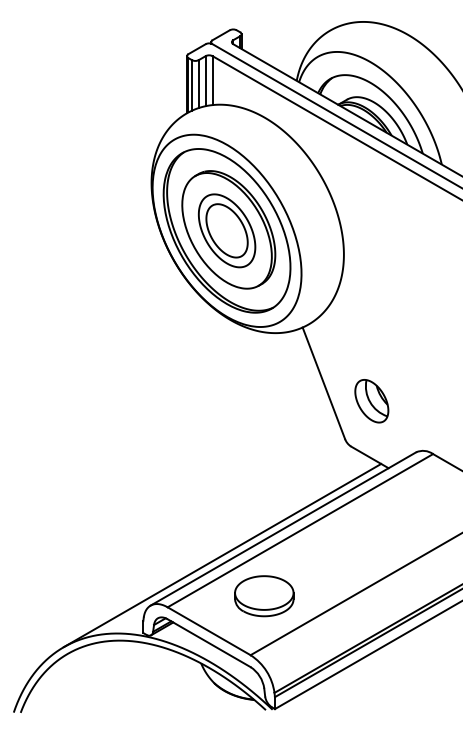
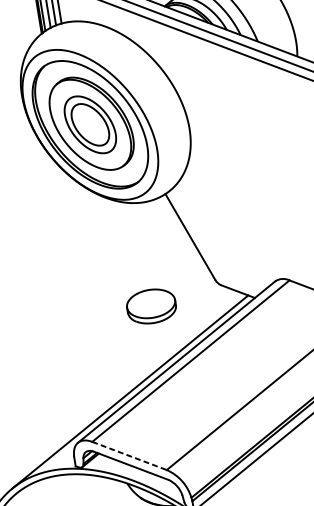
part: (371, 401) -> (231, 245), removed
part: (264, 596) -> (151, 306), moved
line: (209, 631) -> (129, 456), solid -> dashed

